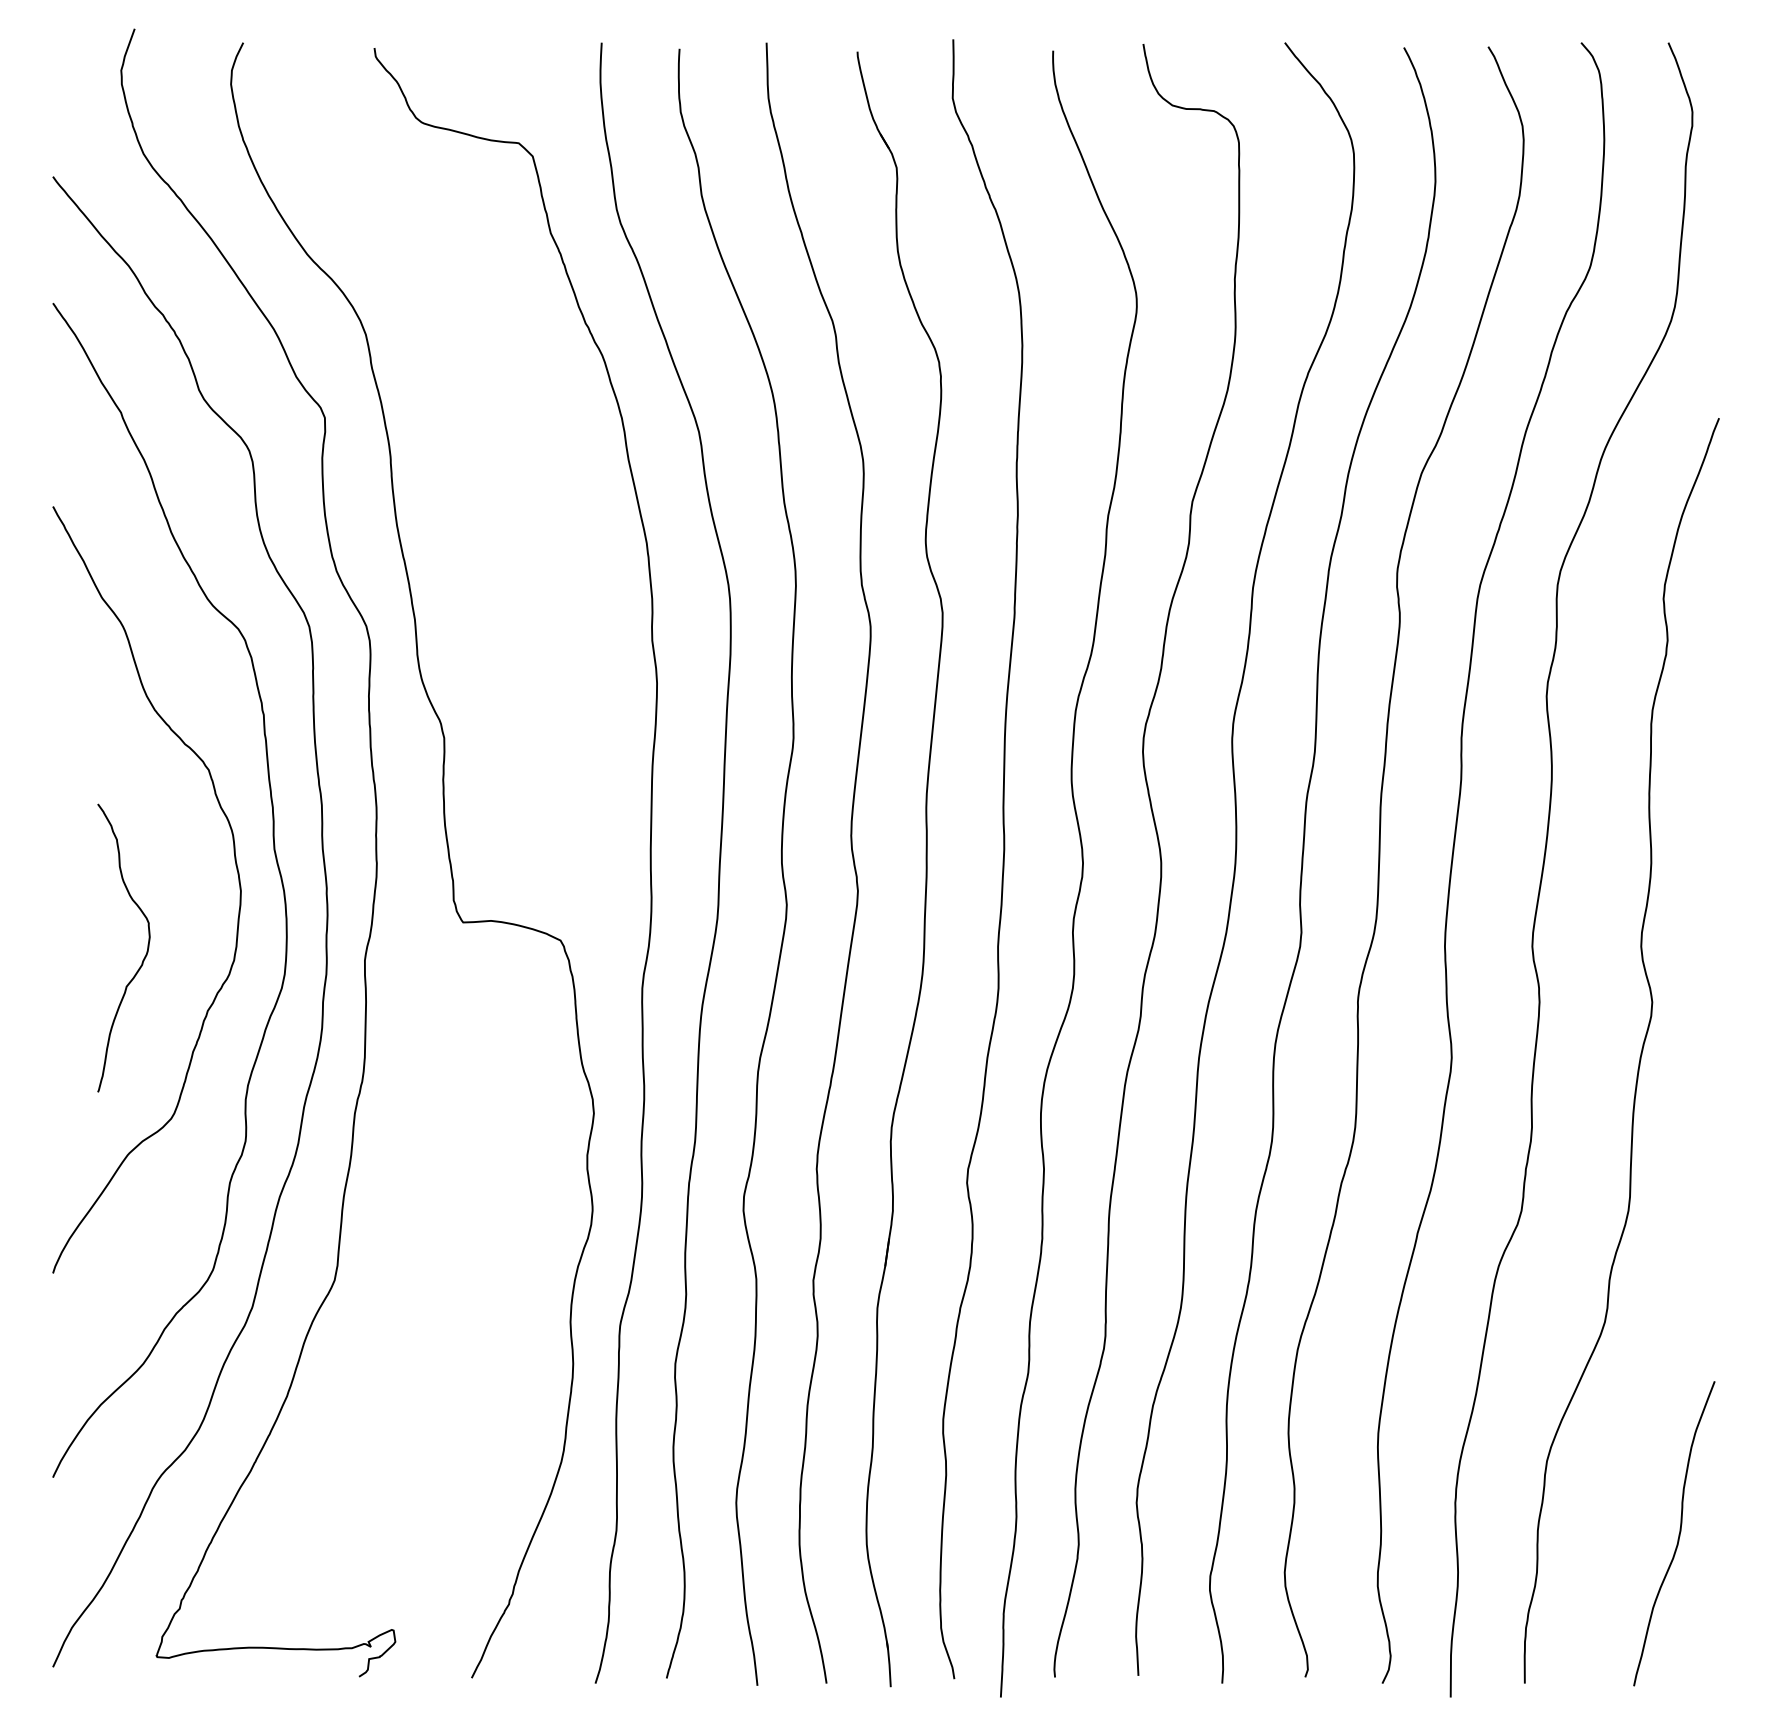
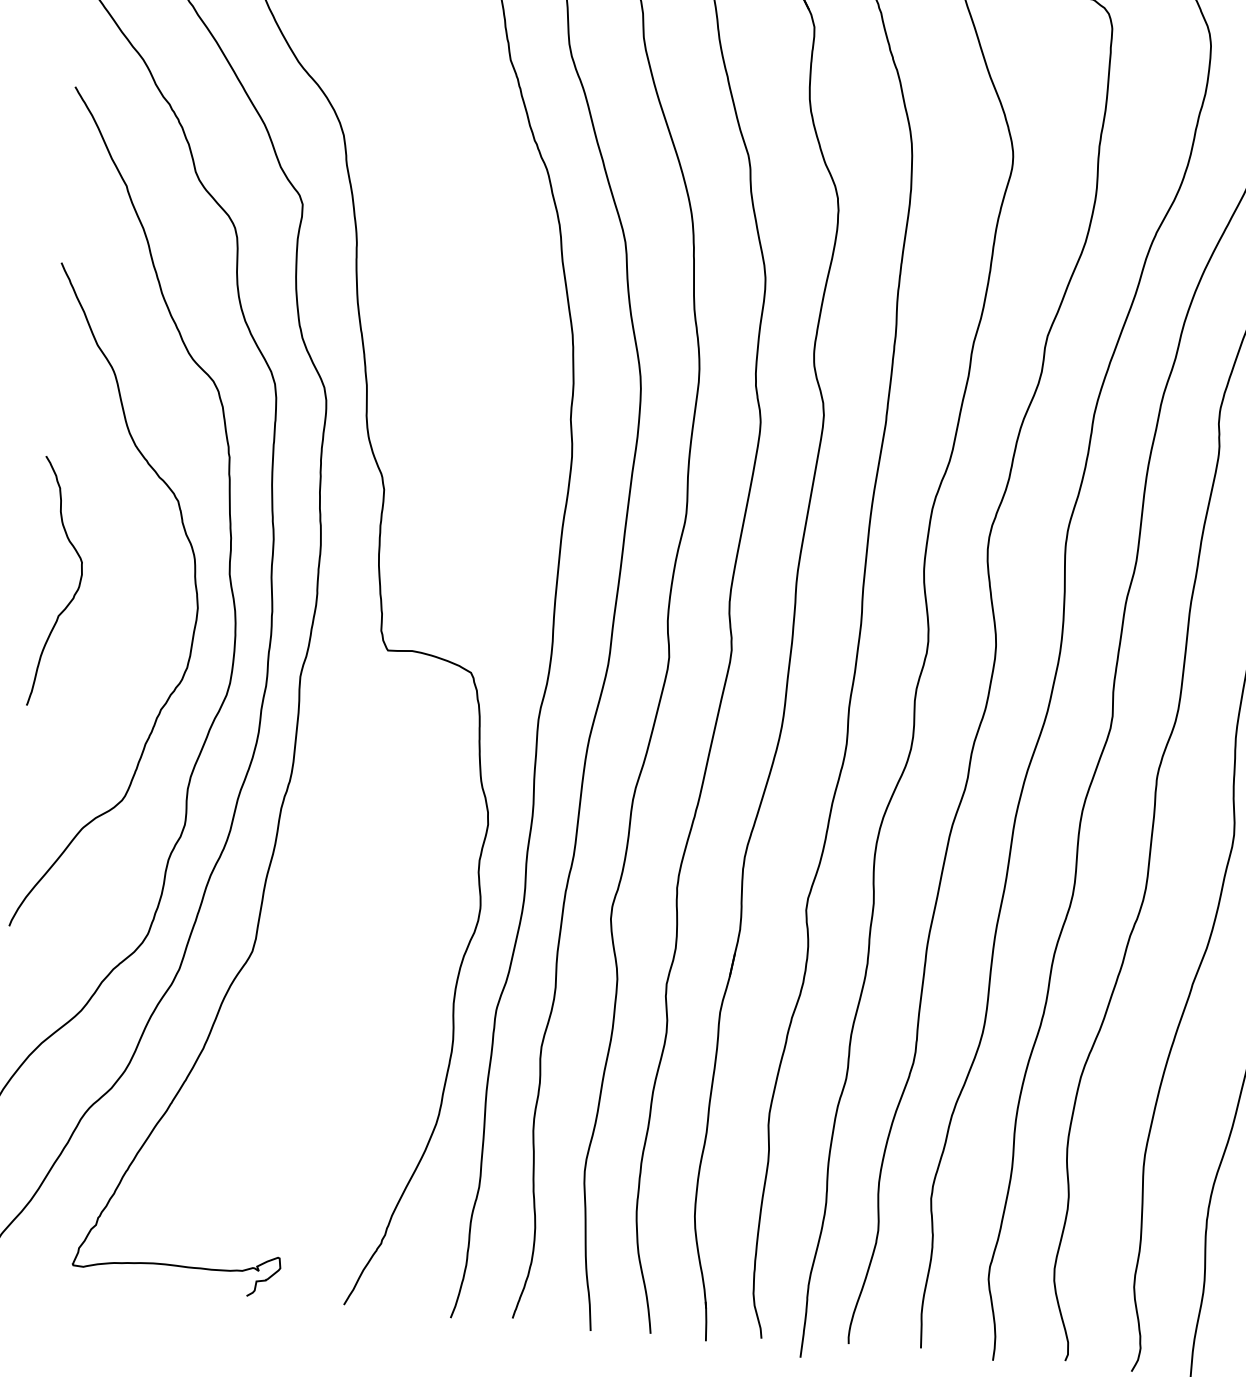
curve: (143, 958) -> (75, 592), moved

